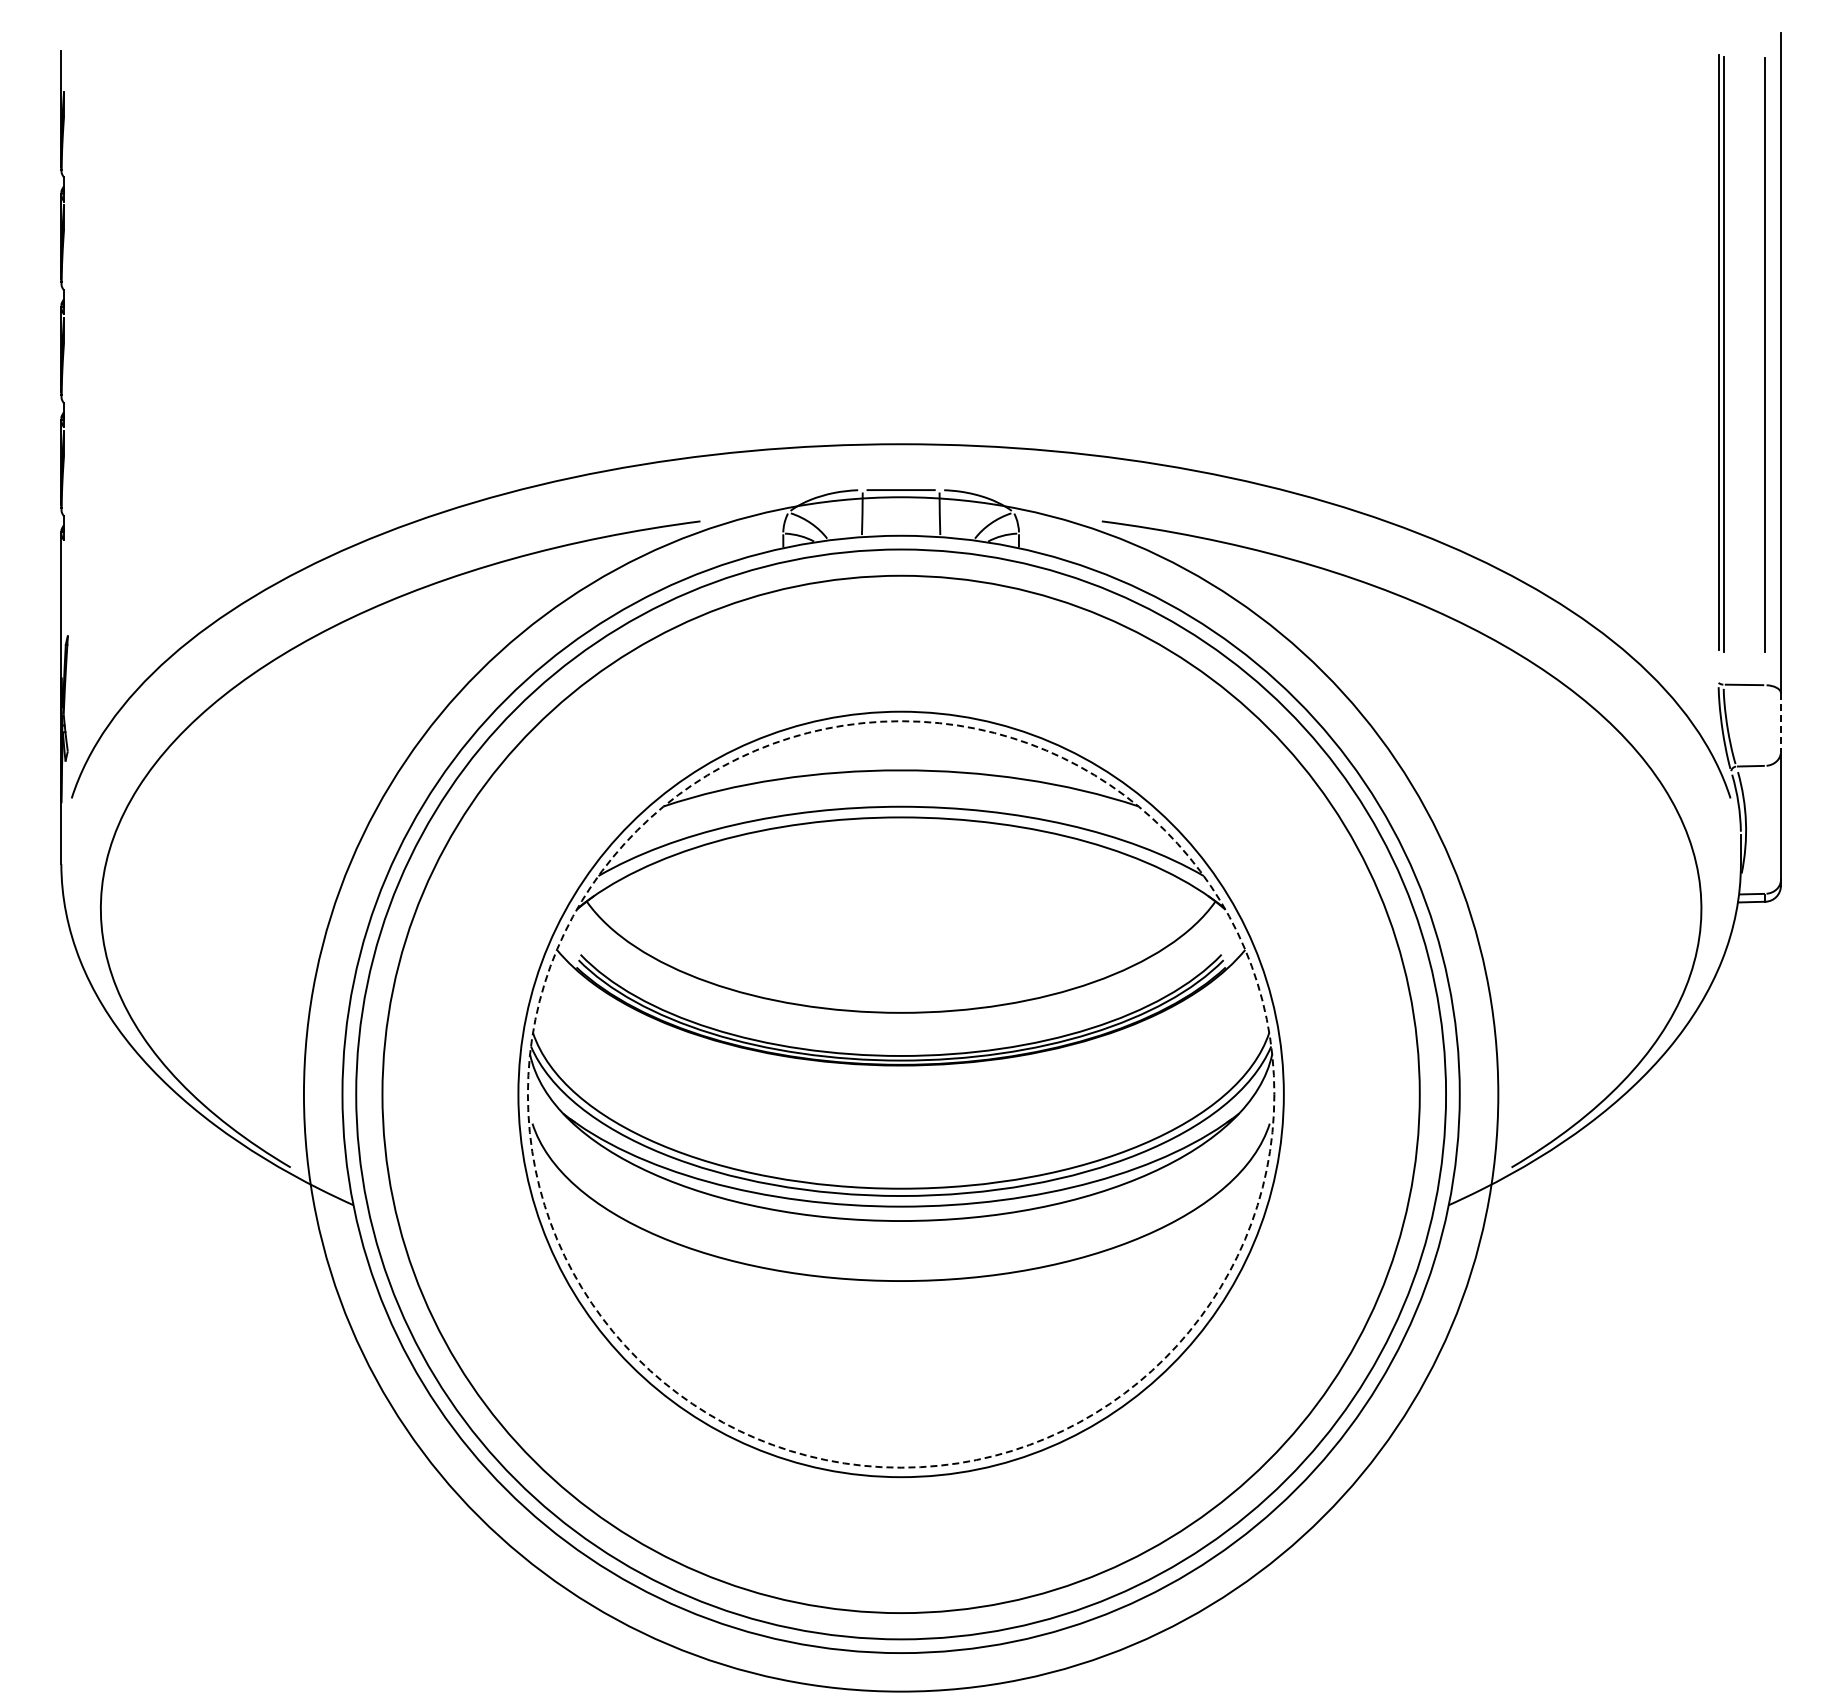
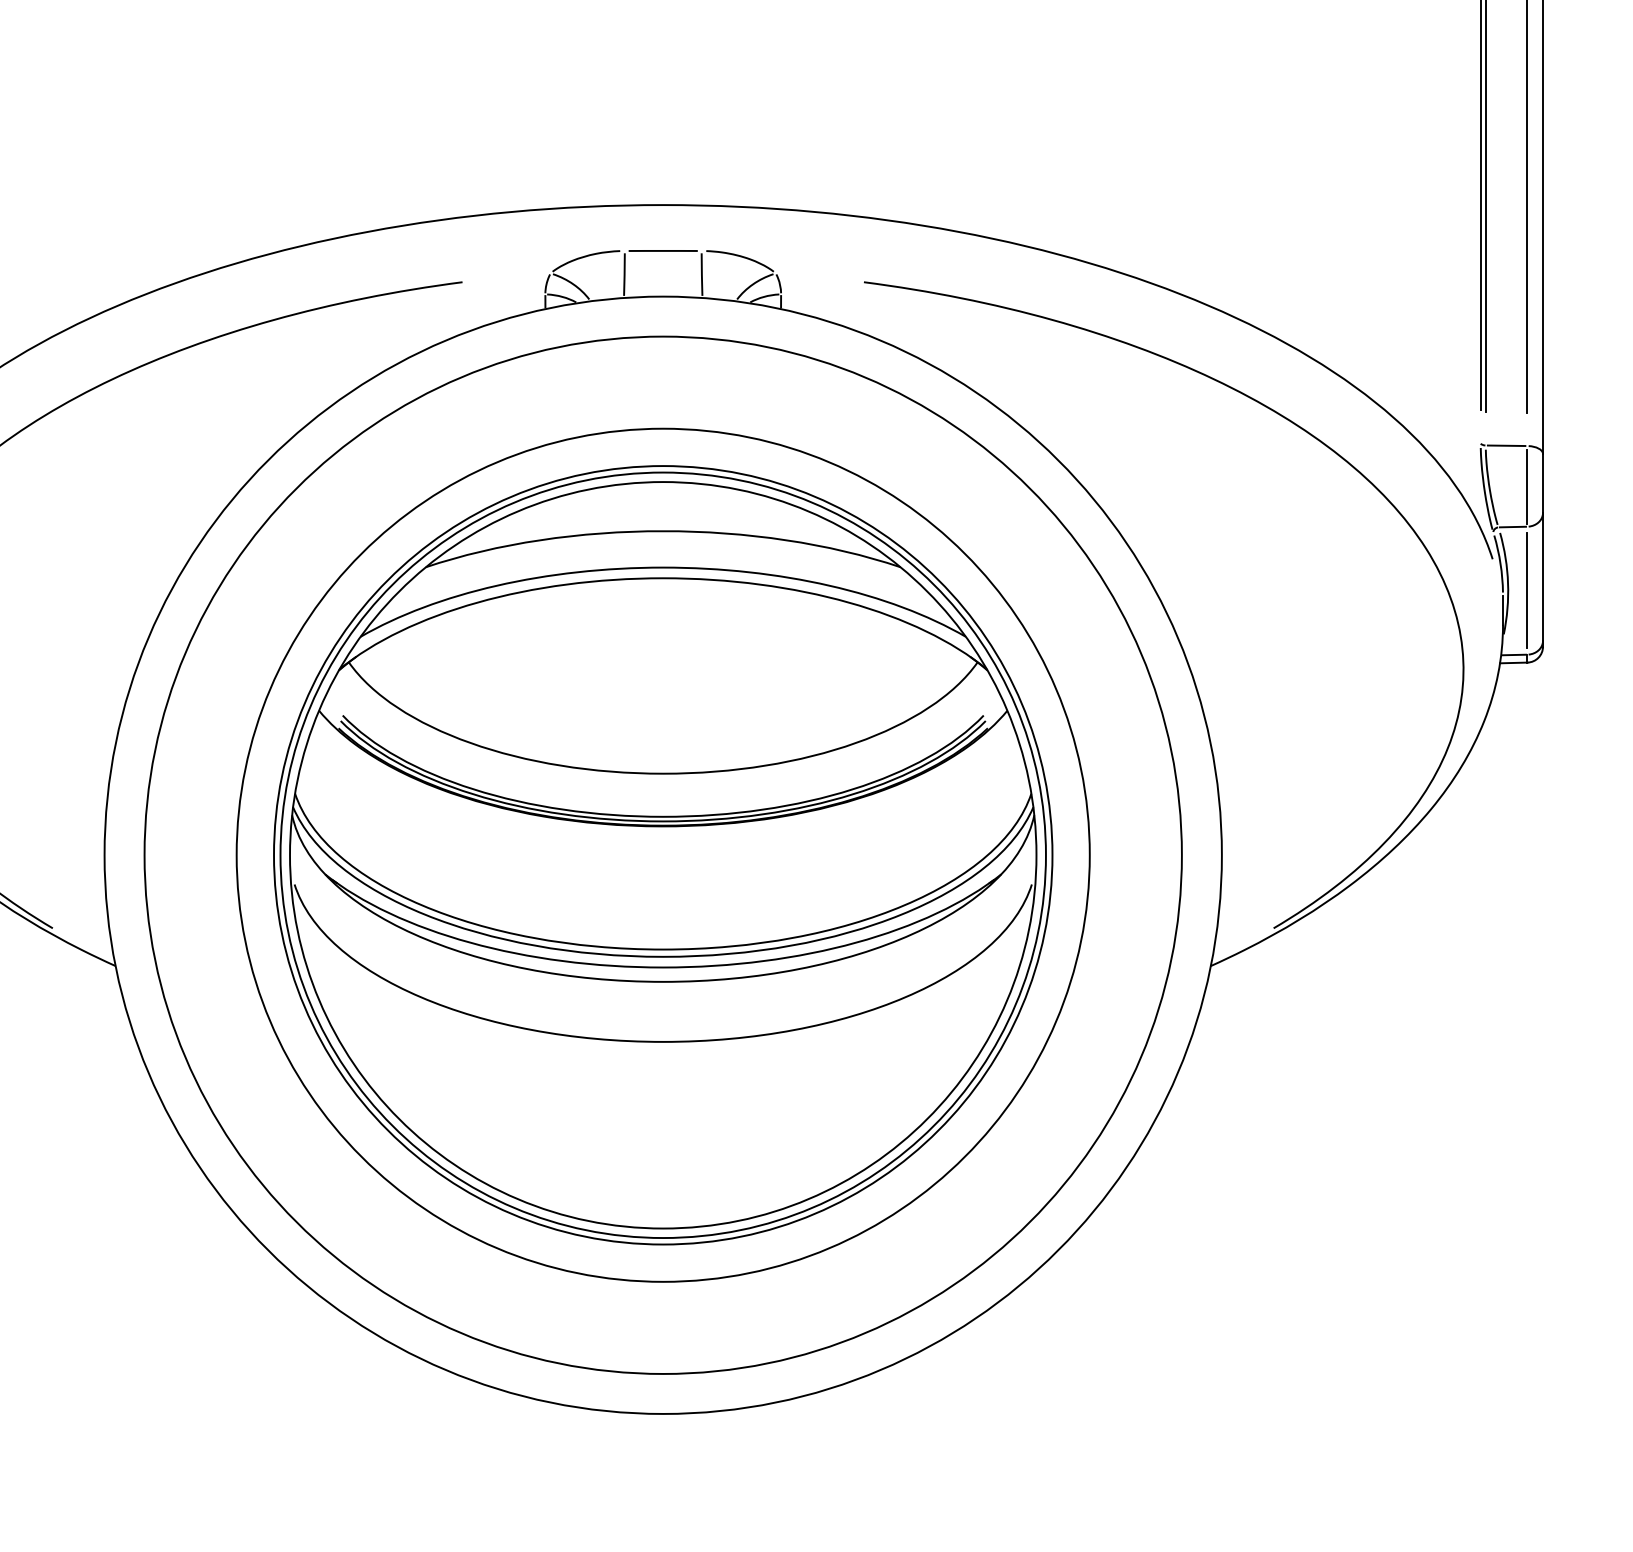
line: (1780, 723) -> (1542, 484), dashed -> solid
line: (1765, 726) -> (1527, 487), added
line: (1765, 829) -> (1527, 590), added
circle: (900, 1094) -> (662, 855), dashed -> solid
circle: (900, 1094) -> (662, 855), size x0.71
circle: (900, 1094) -> (662, 855), size x0.71

